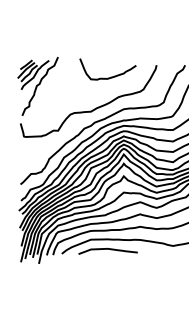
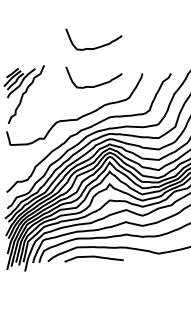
curve: (111, 38) -> (97, 46), added

